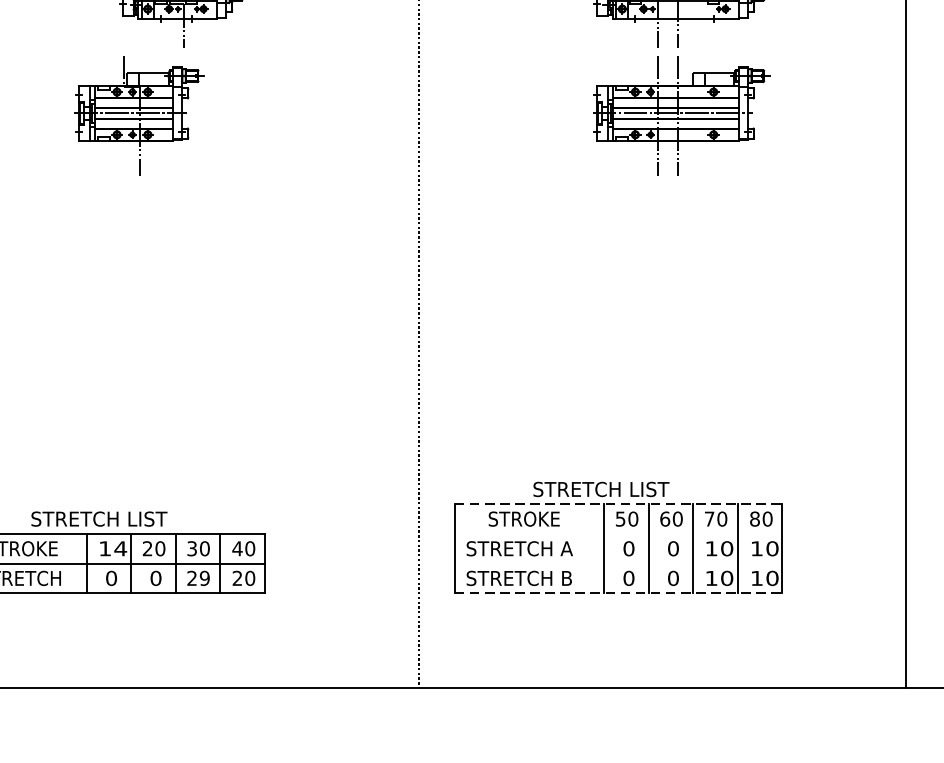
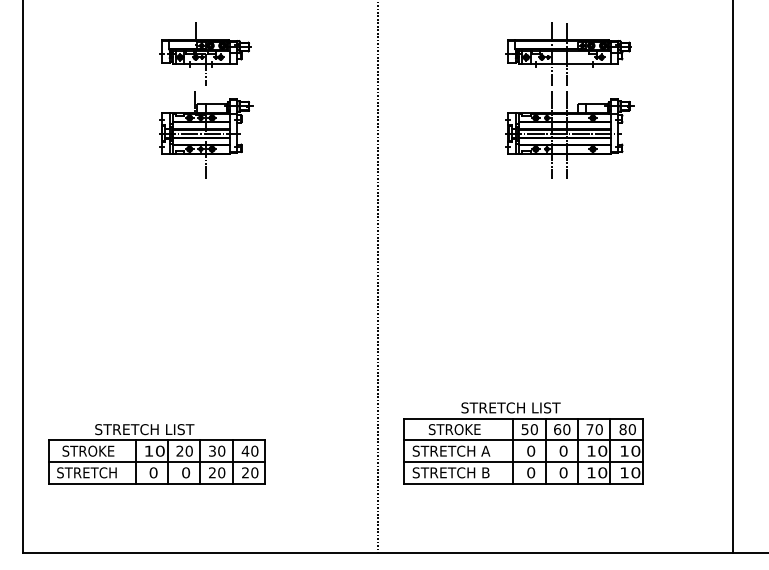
part: (140, 114) -> (206, 134), moved
line: (619, 503) -> (524, 418), dashed -> solid
line: (618, 534) -> (523, 440), added
text: (119, 547) -> (159, 450), 14 -> 10
line: (618, 564) -> (523, 462), added
text: (204, 577) -> (221, 472), 29 -> 20
line: (619, 593) -> (524, 483), dashed -> solid

